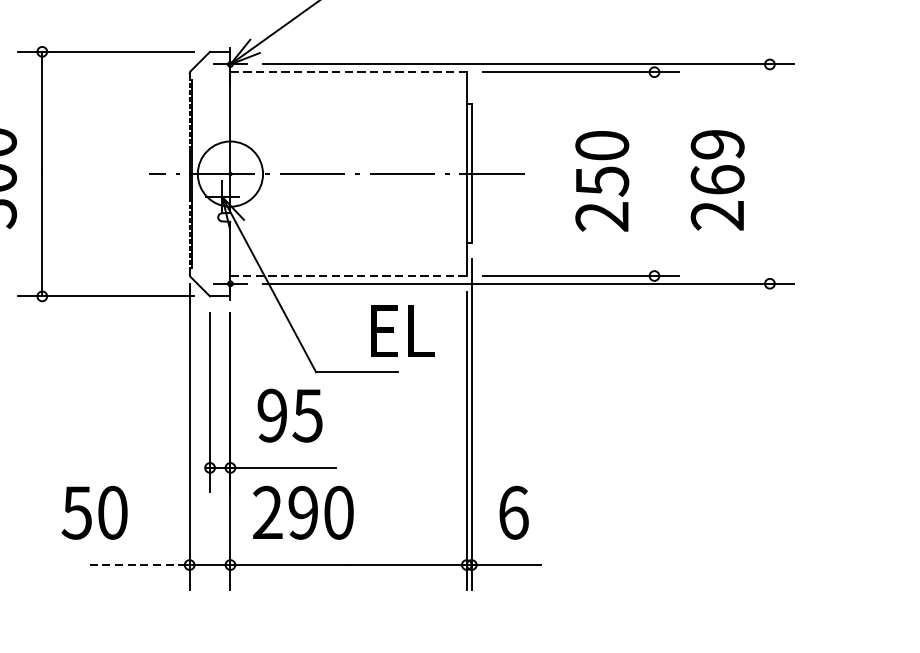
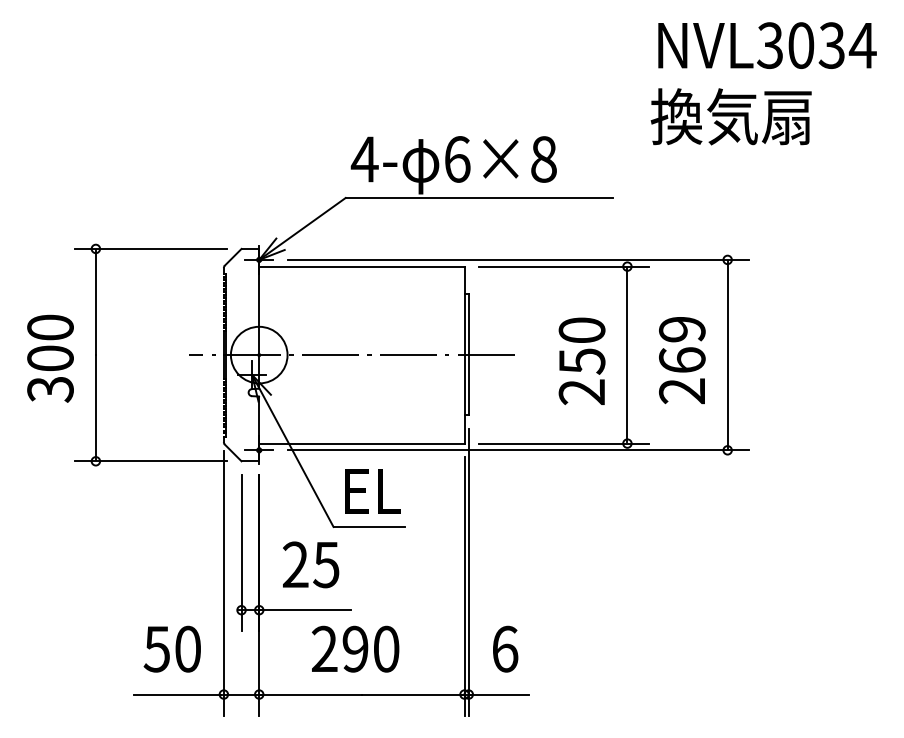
line: (348, 72) -> (361, 266), dashed -> solid
line: (769, 173) -> (727, 354), added
line: (654, 174) -> (627, 355), added
line: (348, 275) -> (361, 443), dashed -> solid
text: (402, 331) -> (372, 491), moved
text: (272, 416) -> (295, 565), 95 -> 25
text: (93, 512) -> (171, 648), moved
text: (303, 512) -> (355, 648), moved
line: (136, 564) -> (177, 694), dashed -> solid

